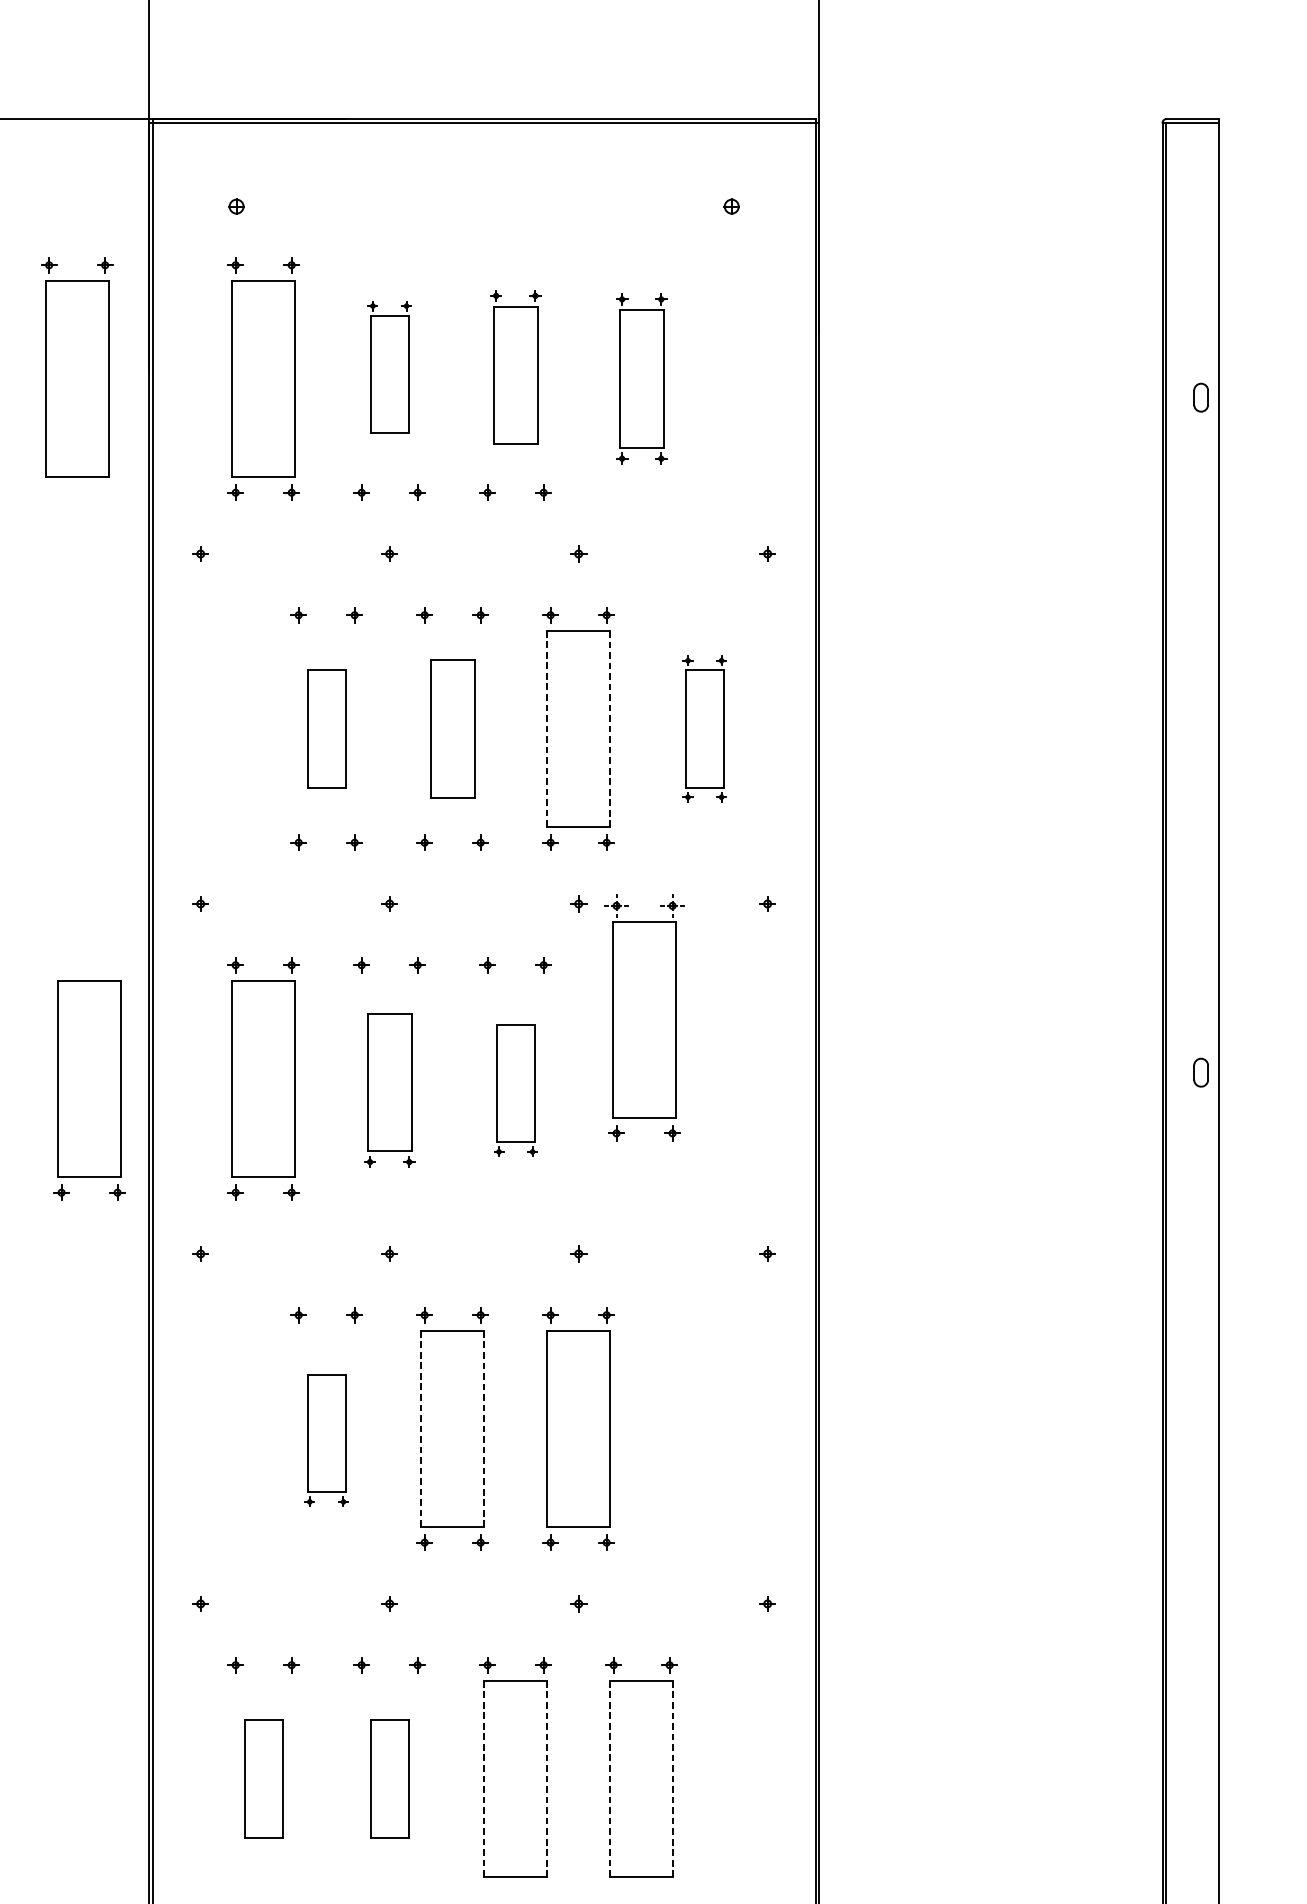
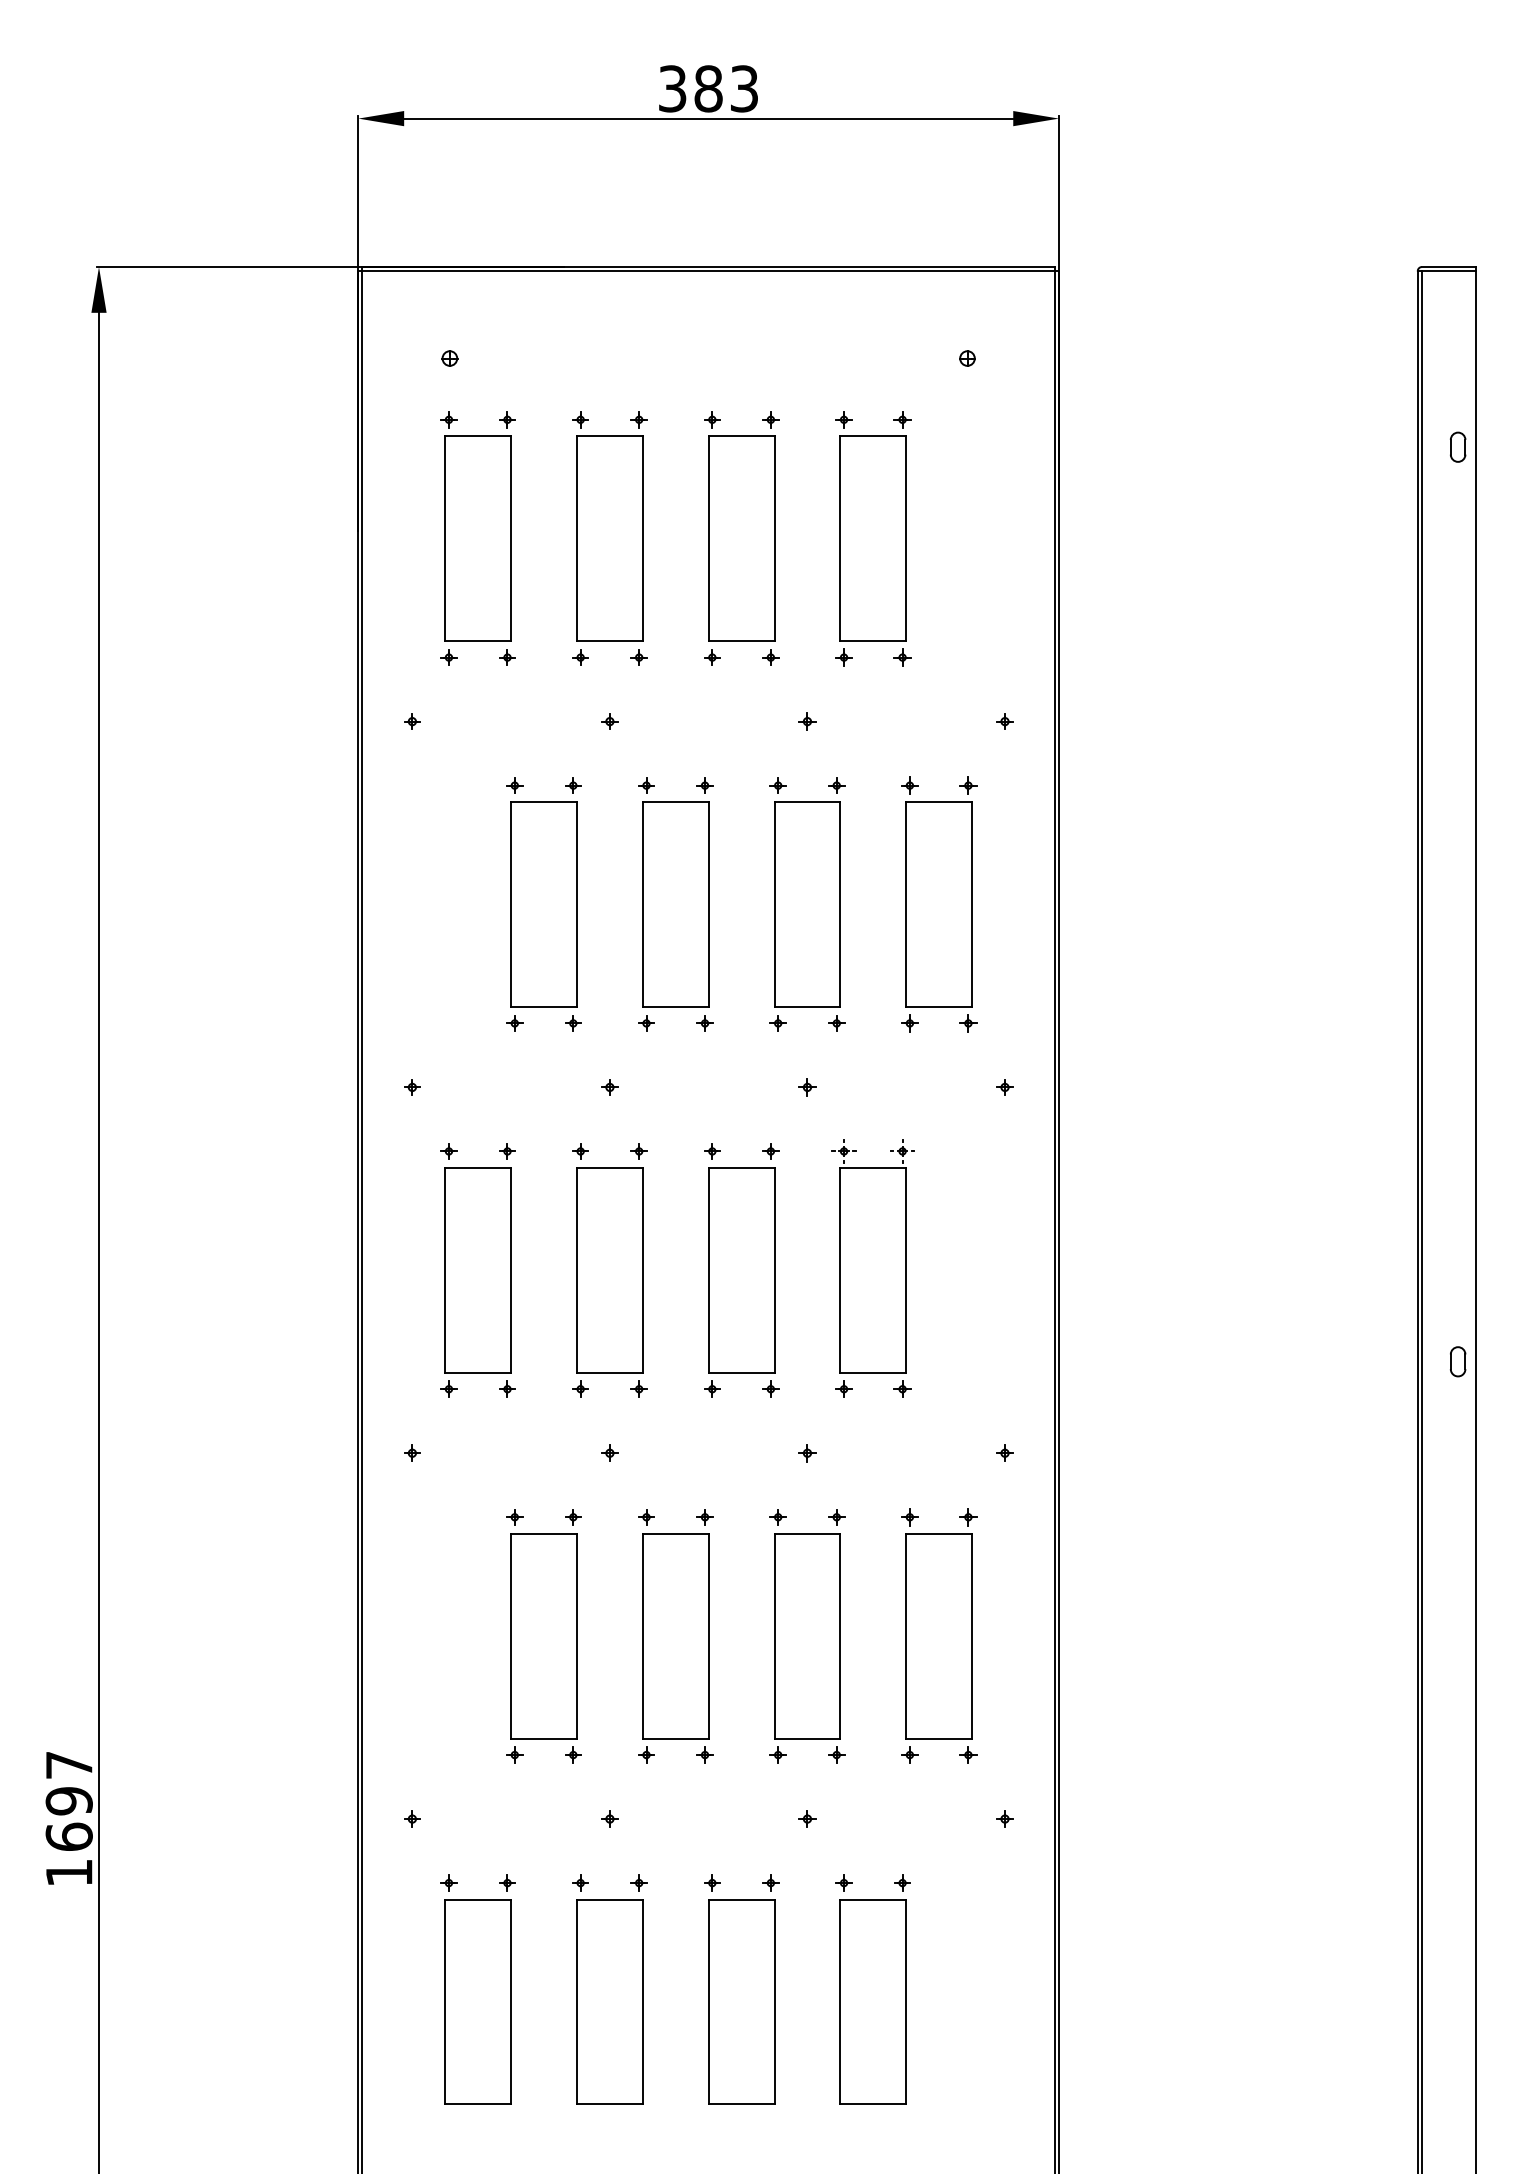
part: (76, 367) -> (282, 526), removed
part: (389, 367) -> (609, 526), size x1.67
part: (515, 367) -> (741, 526), size x1.43
part: (641, 378) -> (873, 538), size x1.43
part: (1201, 396) -> (1458, 446), moved
part: (326, 728) -> (543, 904), size x1.67
part: (452, 728) -> (675, 904), size x1.43
line: (547, 728) -> (774, 904), dashed -> solid
part: (705, 728) -> (939, 904), size x1.67
line: (610, 729) -> (840, 905), dashed -> solid
part: (643, 1017) -> (872, 1268), moved
part: (1200, 1072) -> (1457, 1361), moved
part: (88, 1090) -> (295, 1282), removed
part: (389, 1090) -> (609, 1282), size x1.43
part: (515, 1090) -> (741, 1282), size x1.67
line: (420, 1428) -> (642, 1635), dashed -> solid
part: (705, 1428) -> (939, 1635), added
line: (484, 1429) -> (708, 1636), dashed -> solid
part: (326, 1440) -> (543, 1648), size x1.67
part: (263, 1778) -> (477, 2001), size x1.67
part: (389, 1778) -> (609, 2001), size x1.67
line: (484, 1778) -> (708, 2001), dashed -> solid
line: (610, 1778) -> (840, 2001), dashed -> solid
line: (547, 1779) -> (774, 2002), dashed -> solid
line: (673, 1779) -> (906, 2002), dashed -> solid

